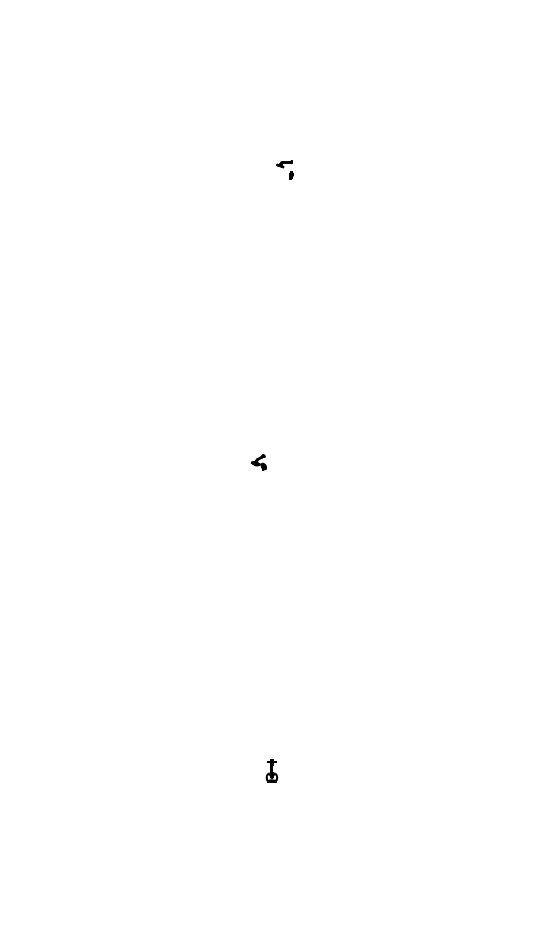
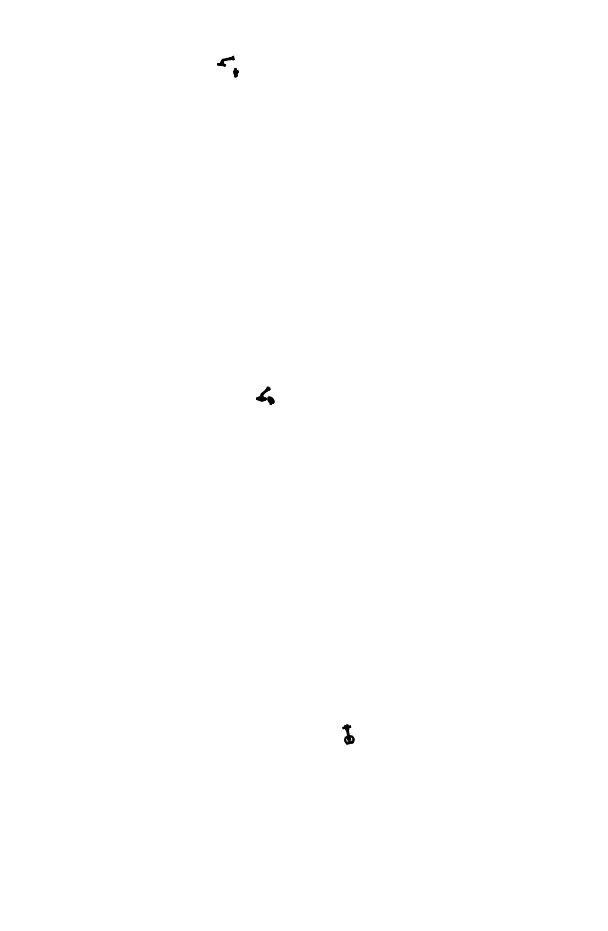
part: (271, 770) -> (347, 734), size x0.71

